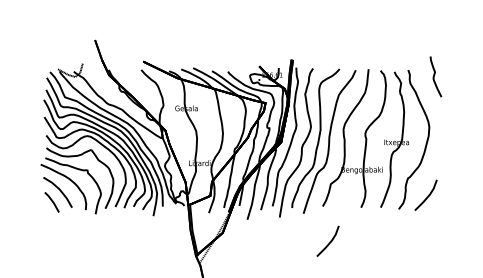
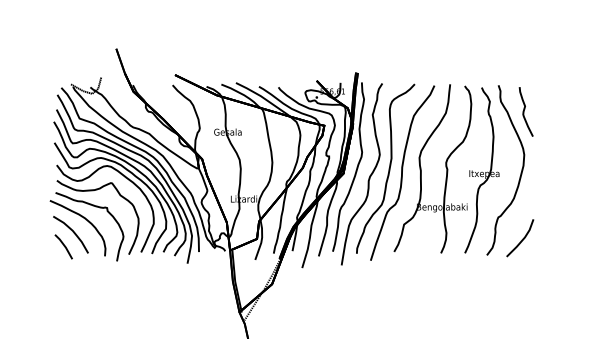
curve: (435, 75) -> (525, 110), moved
line: (329, 241) -> (402, 294), removed

